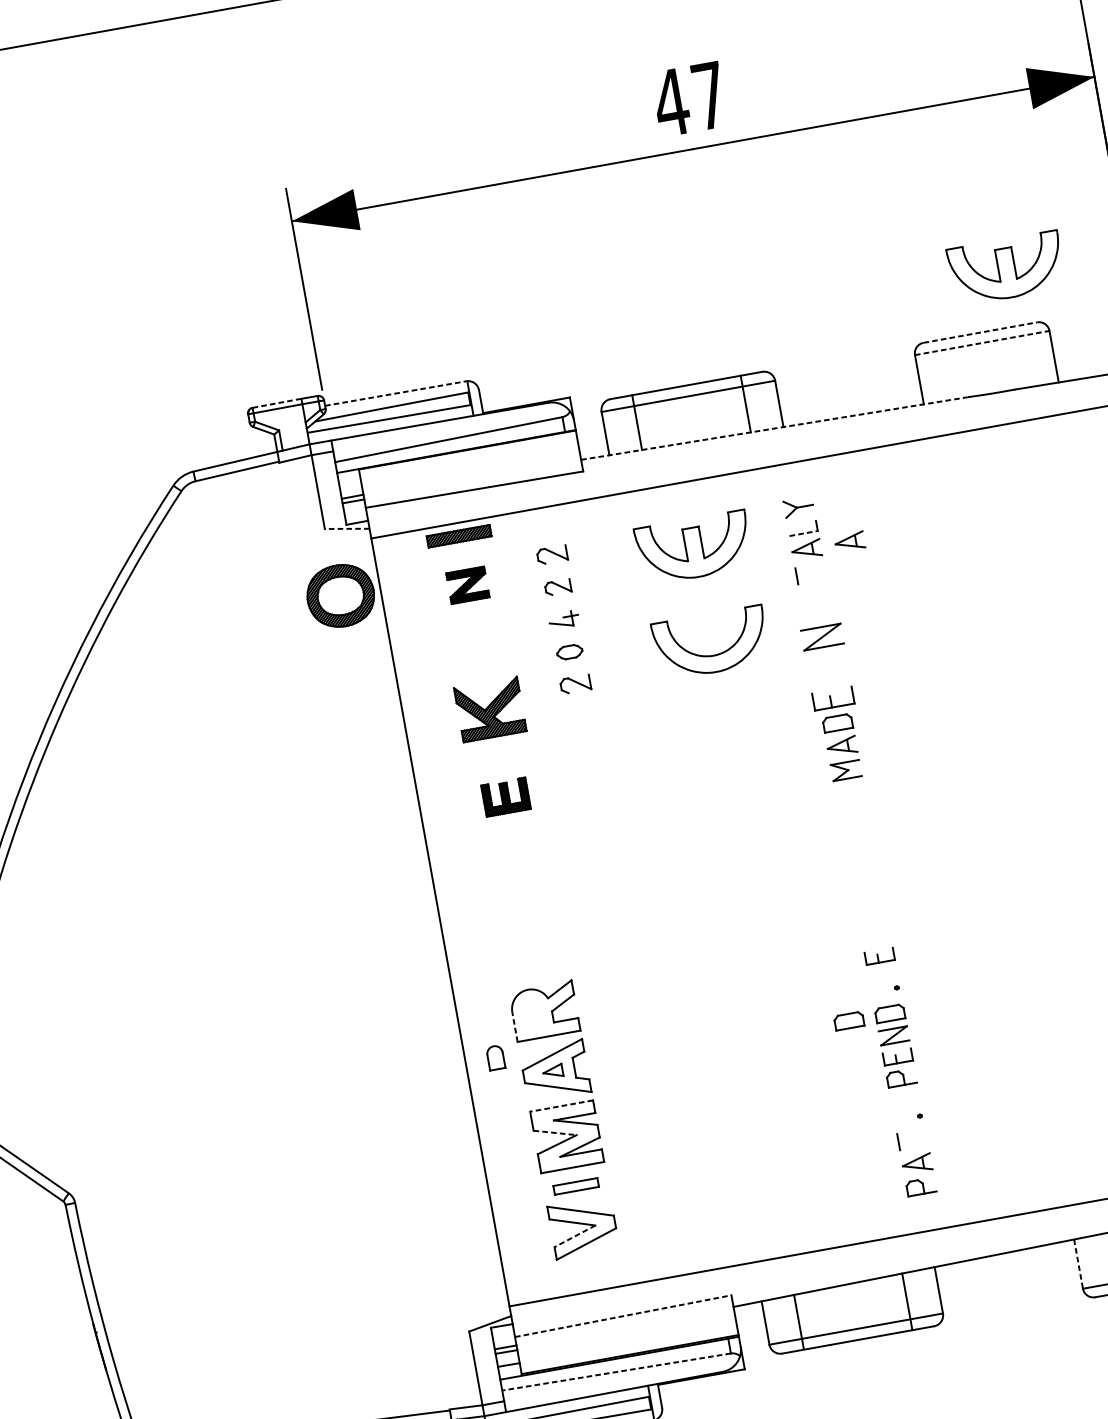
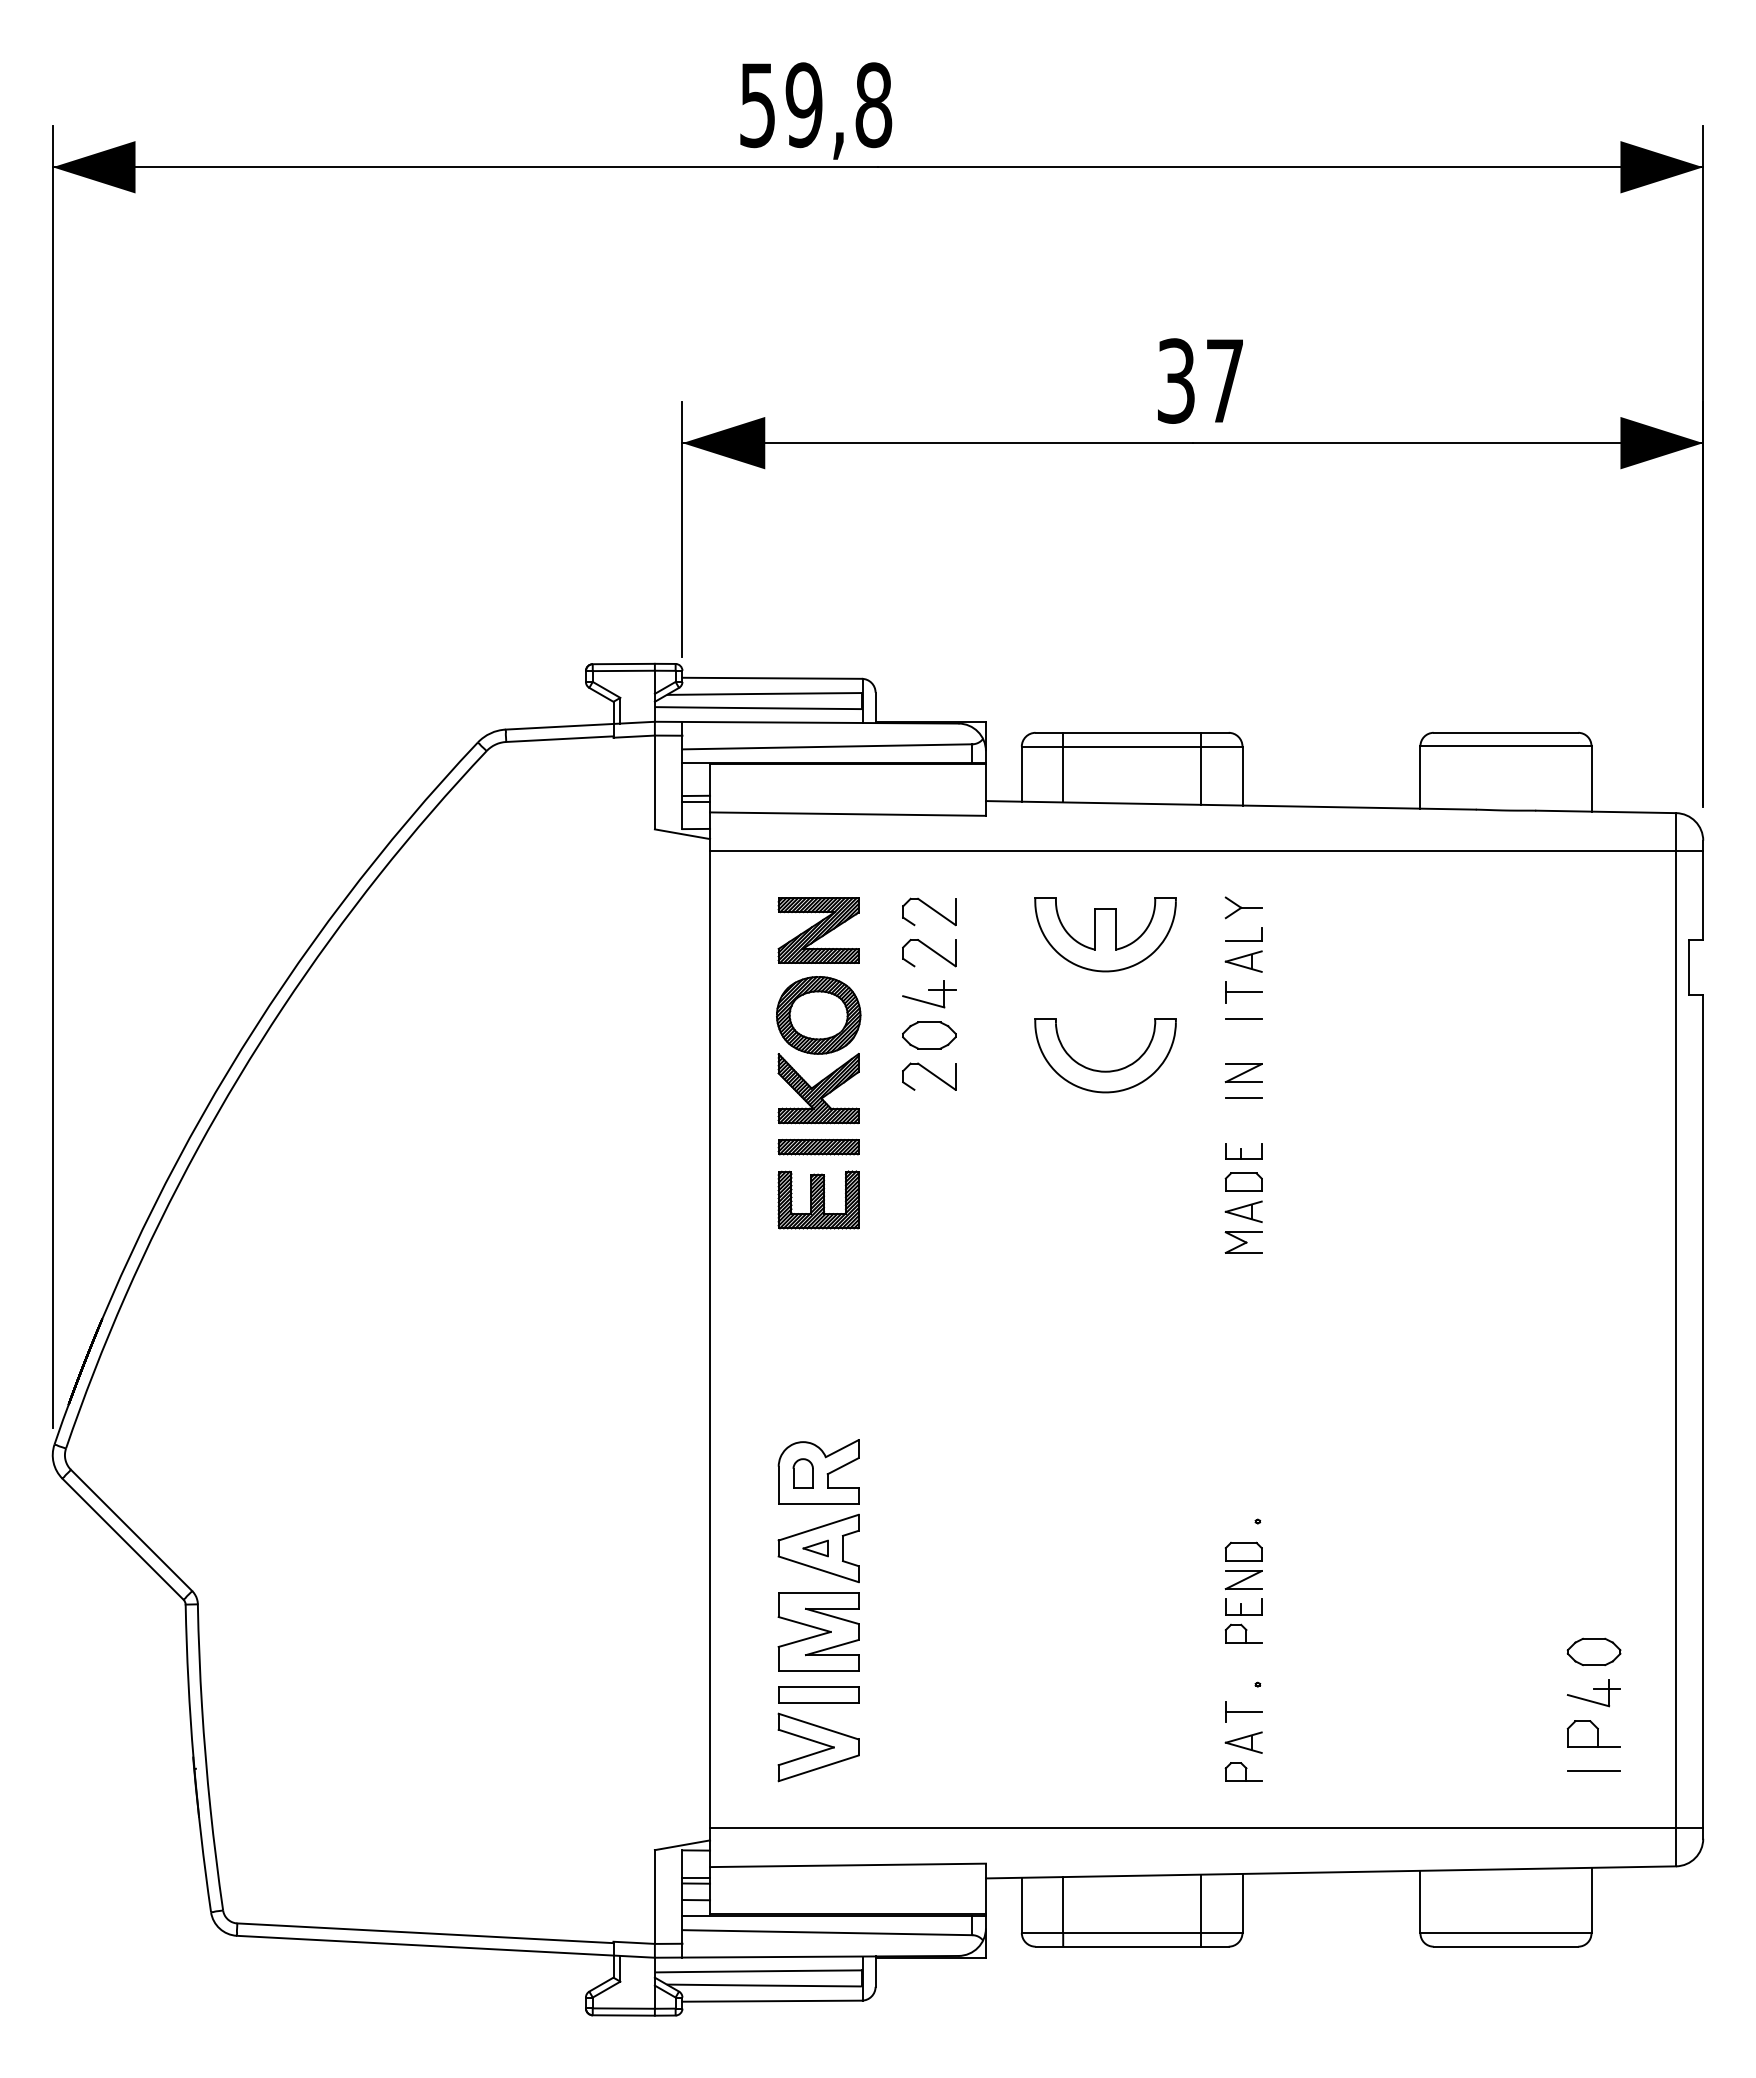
text: (670, 102) -> (1175, 380), 47 -> 37
part: (1006, 268) -> (1552, 659), removed
line: (980, 332) -> (1506, 732), dashed -> solid
line: (981, 343) -> (1505, 746), dashed -> solid
line: (395, 393) -> (772, 678), dashed -> solid
line: (277, 403) -> (624, 664), dashed -> solid
line: (774, 428) -> (1230, 805), dashed -> solid
line: (346, 529) -> (681, 834), dashed -> solid
line: (803, 533) -> (1243, 941), dashed -> solid
part: (459, 536) -> (818, 1147), moved
part: (849, 541) -> (1298, 961), removed
part: (552, 554) -> (929, 911), size x1.43
line: (810, 573) -> (1243, 992), added
part: (467, 585) -> (818, 930), size x1.67
part: (558, 587) -> (929, 953), size x1.67
line: (814, 594) -> (1243, 1018), added
part: (340, 596) -> (818, 1015), moved
part: (564, 619) -> (929, 994), size x1.43
part: (822, 637) -> (1243, 1073), size x0.71
part: (569, 652) -> (929, 1035), size x1.67
line: (825, 657) -> (1243, 1098), added
part: (575, 684) -> (929, 1076), size x1.43
part: (833, 698) -> (1243, 1151), size x0.71
part: (505, 796) -> (818, 1199), size x1.43
part: (879, 956) -> (1243, 1478), removed
part: (848, 1020) -> (1191, 1551), removed
line: (514, 1027) -> (778, 1485), dashed -> solid
part: (495, 1057) -> (802, 1473), moved
line: (561, 1105) -> (818, 1592), dashed -> solid
line: (555, 1132) -> (805, 1624), dashed -> solid
line: (912, 1139) -> (1243, 1711), added
part: (575, 1186) -> (818, 1694), size x1.43
line: (575, 1236) -> (806, 1756), dashed -> solid
line: (1078, 1264) -> (1420, 1902), dashed -> solid
line: (623, 1316) -> (848, 1865), dashed -> solid
line: (616, 1371) -> (827, 1932), dashed -> solid

